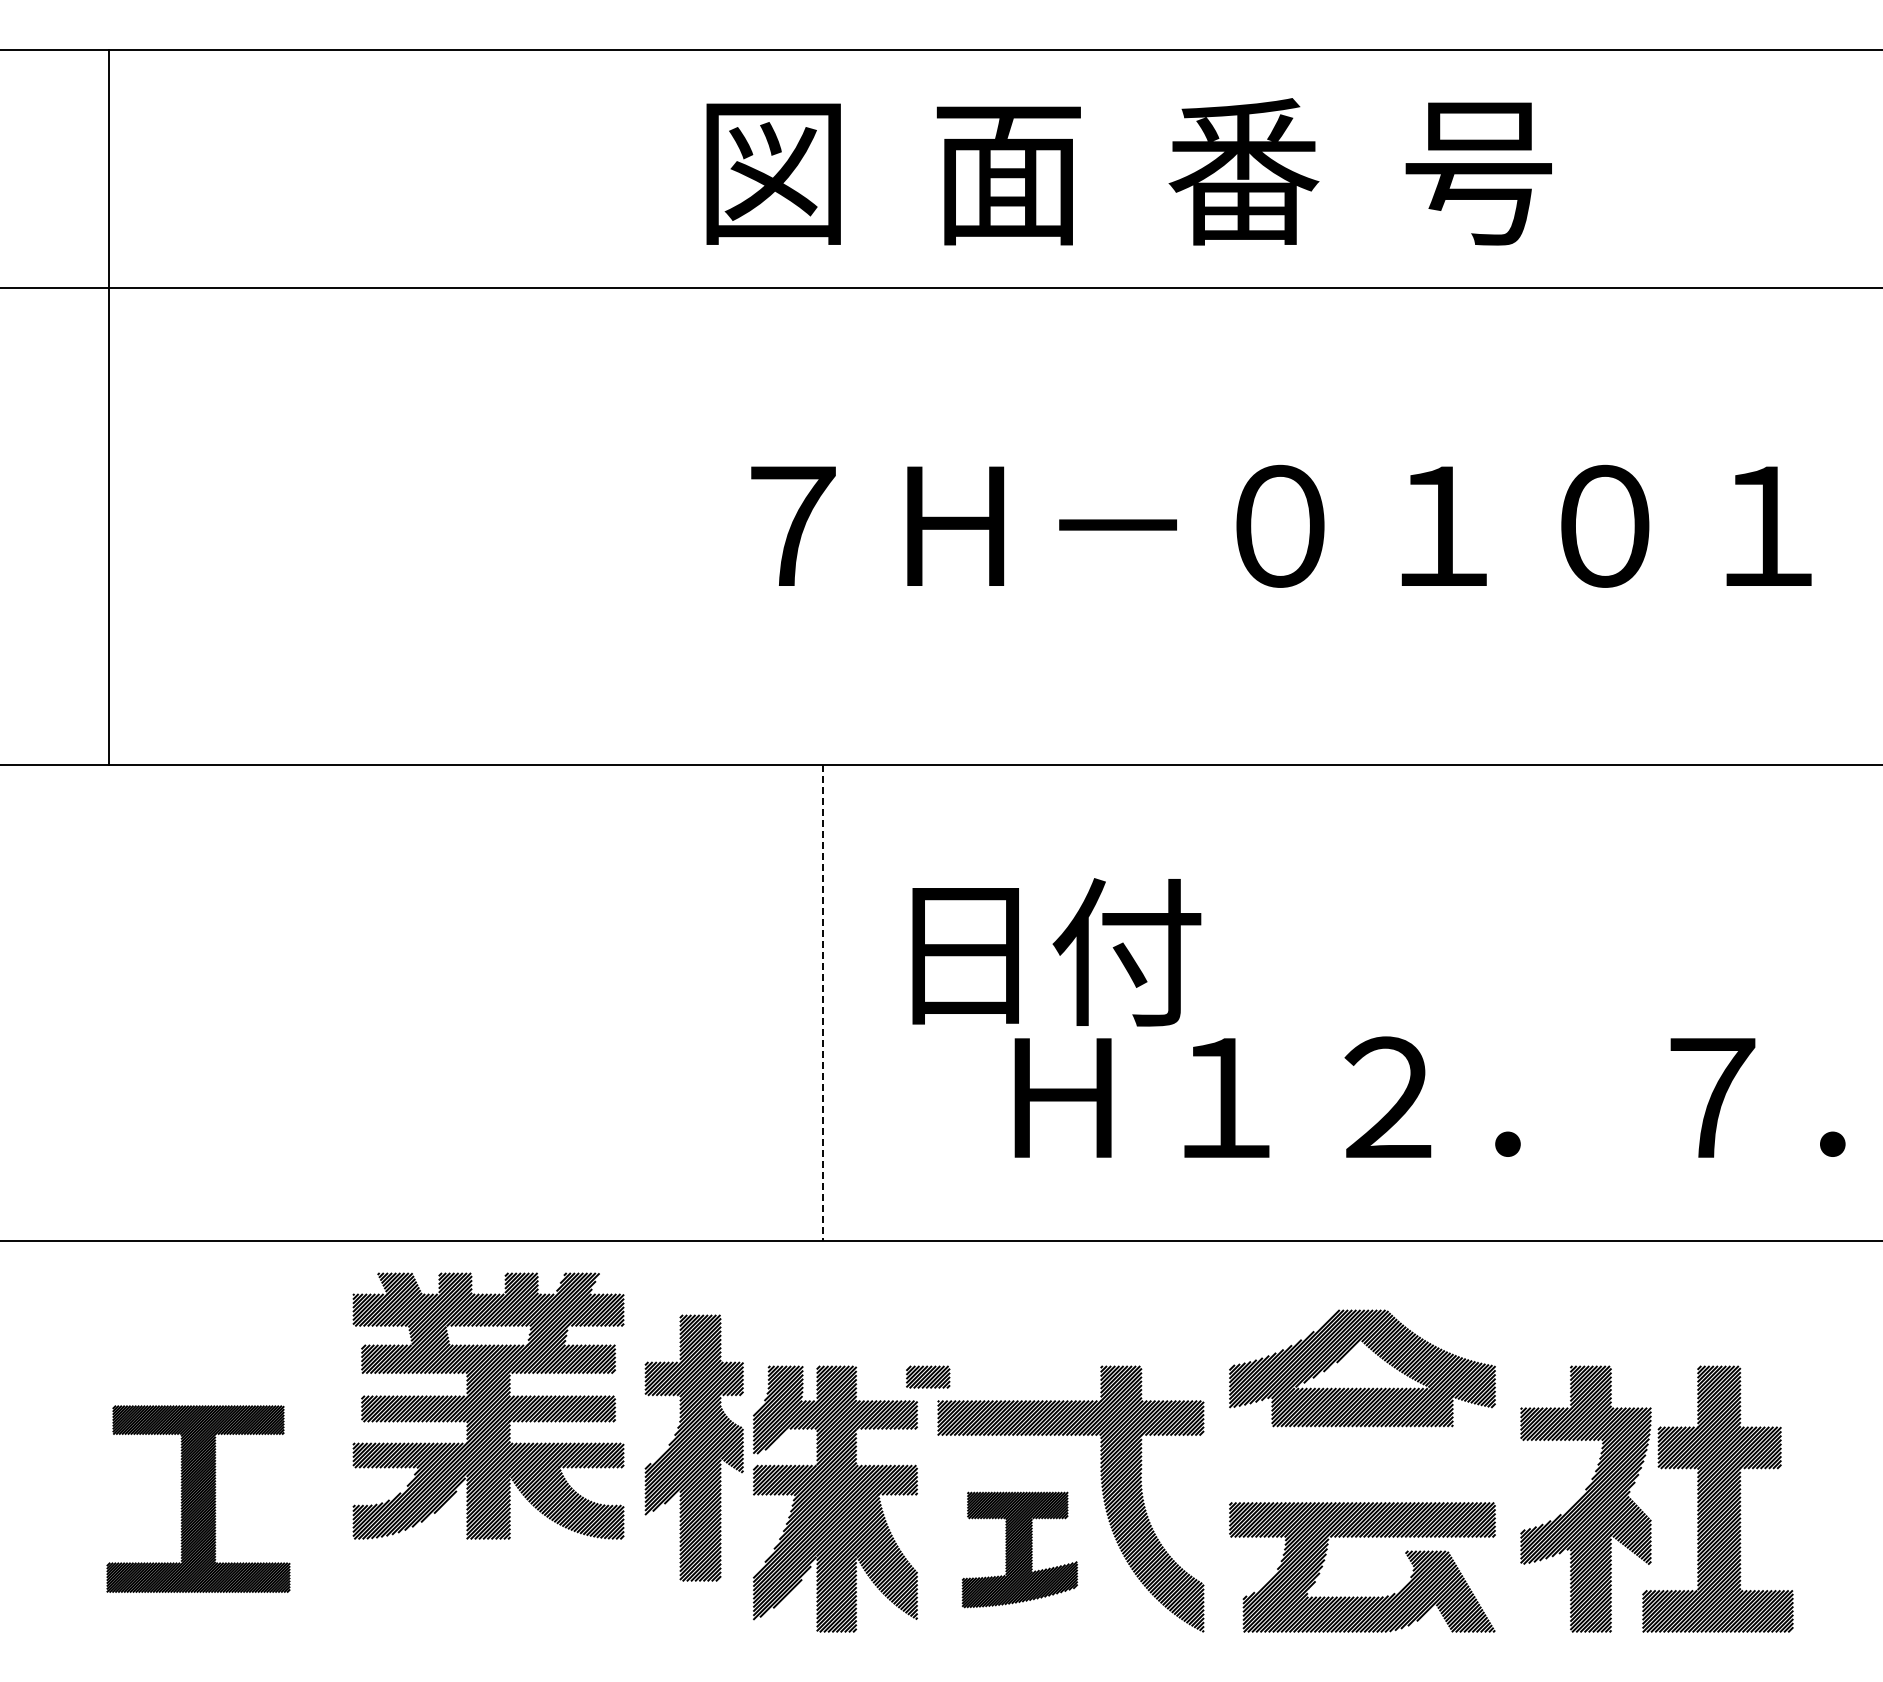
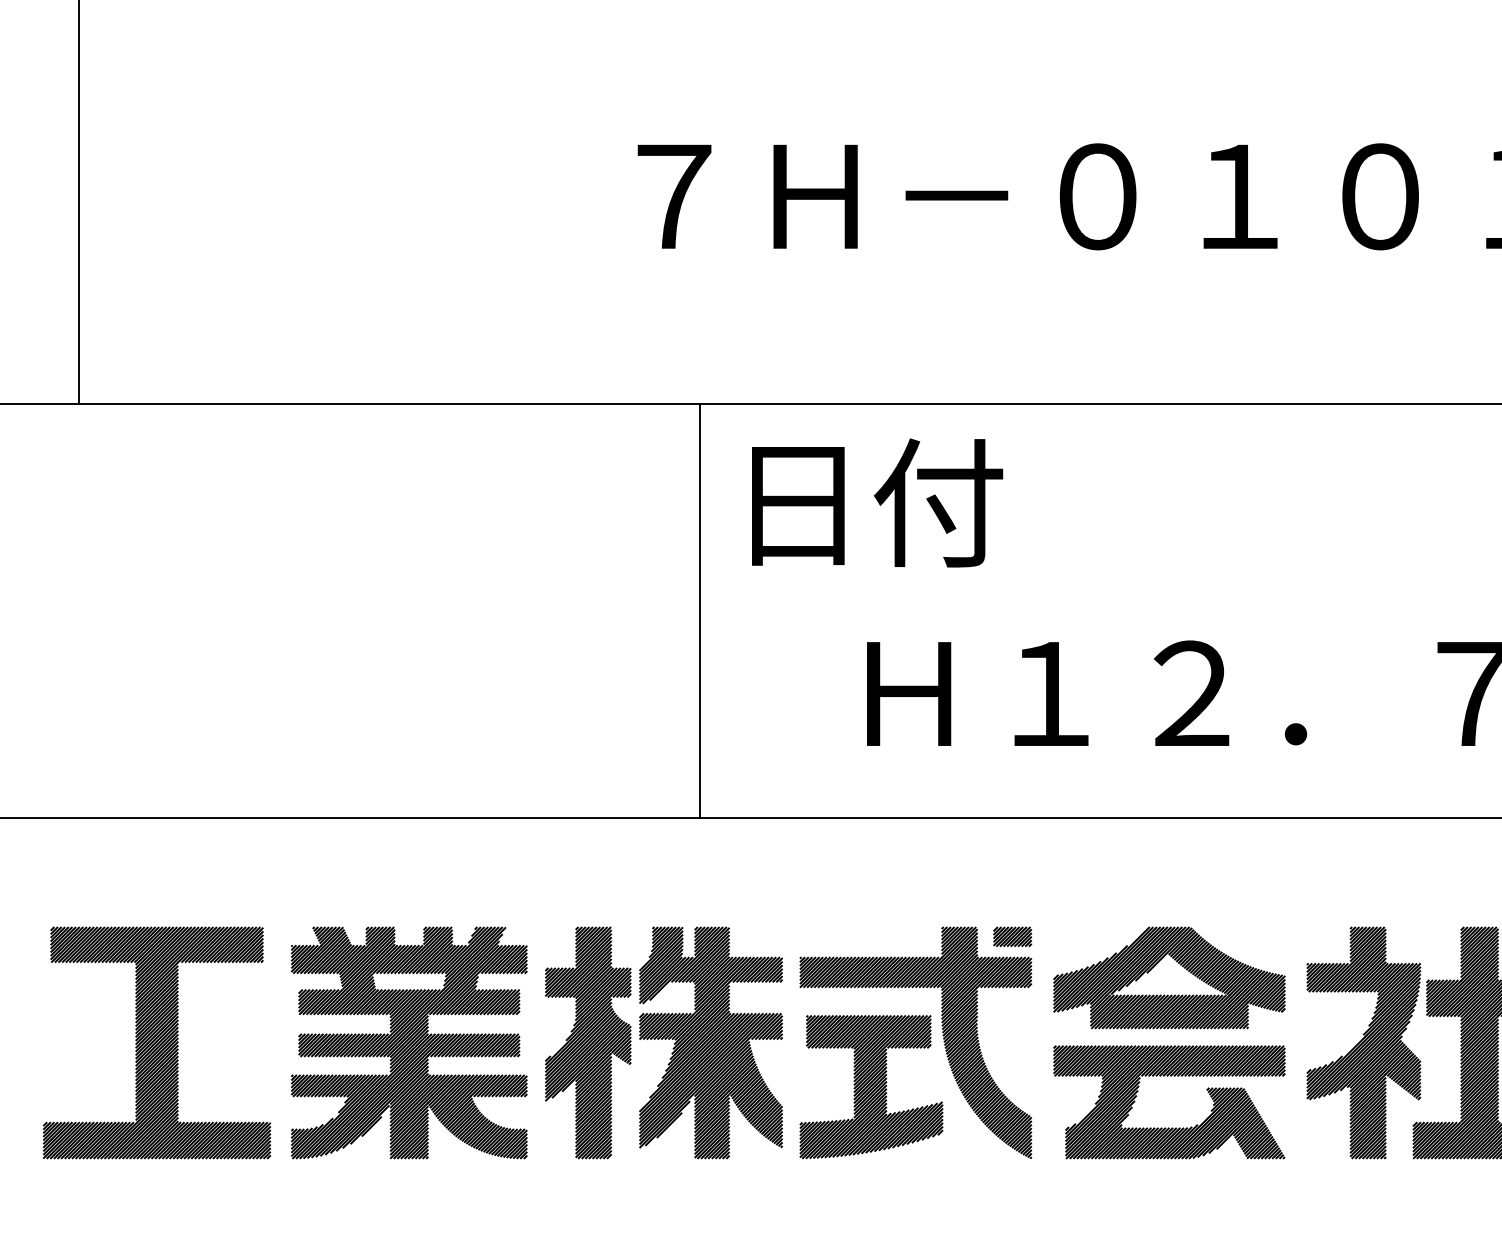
text: (1056, 952) -> (877, 503), moved
line: (823, 1003) -> (700, 611), dashed -> solid
part: (1362, 1368) -> (1169, 978), moved
part: (928, 1376) -> (1012, 936), moved
part: (488, 1405) -> (409, 1042), moved
part: (693, 1447) -> (587, 1042), moved
part: (198, 1498) -> (157, 1042), size x1.43
part: (1019, 1549) -> (871, 1086), size x1.43

